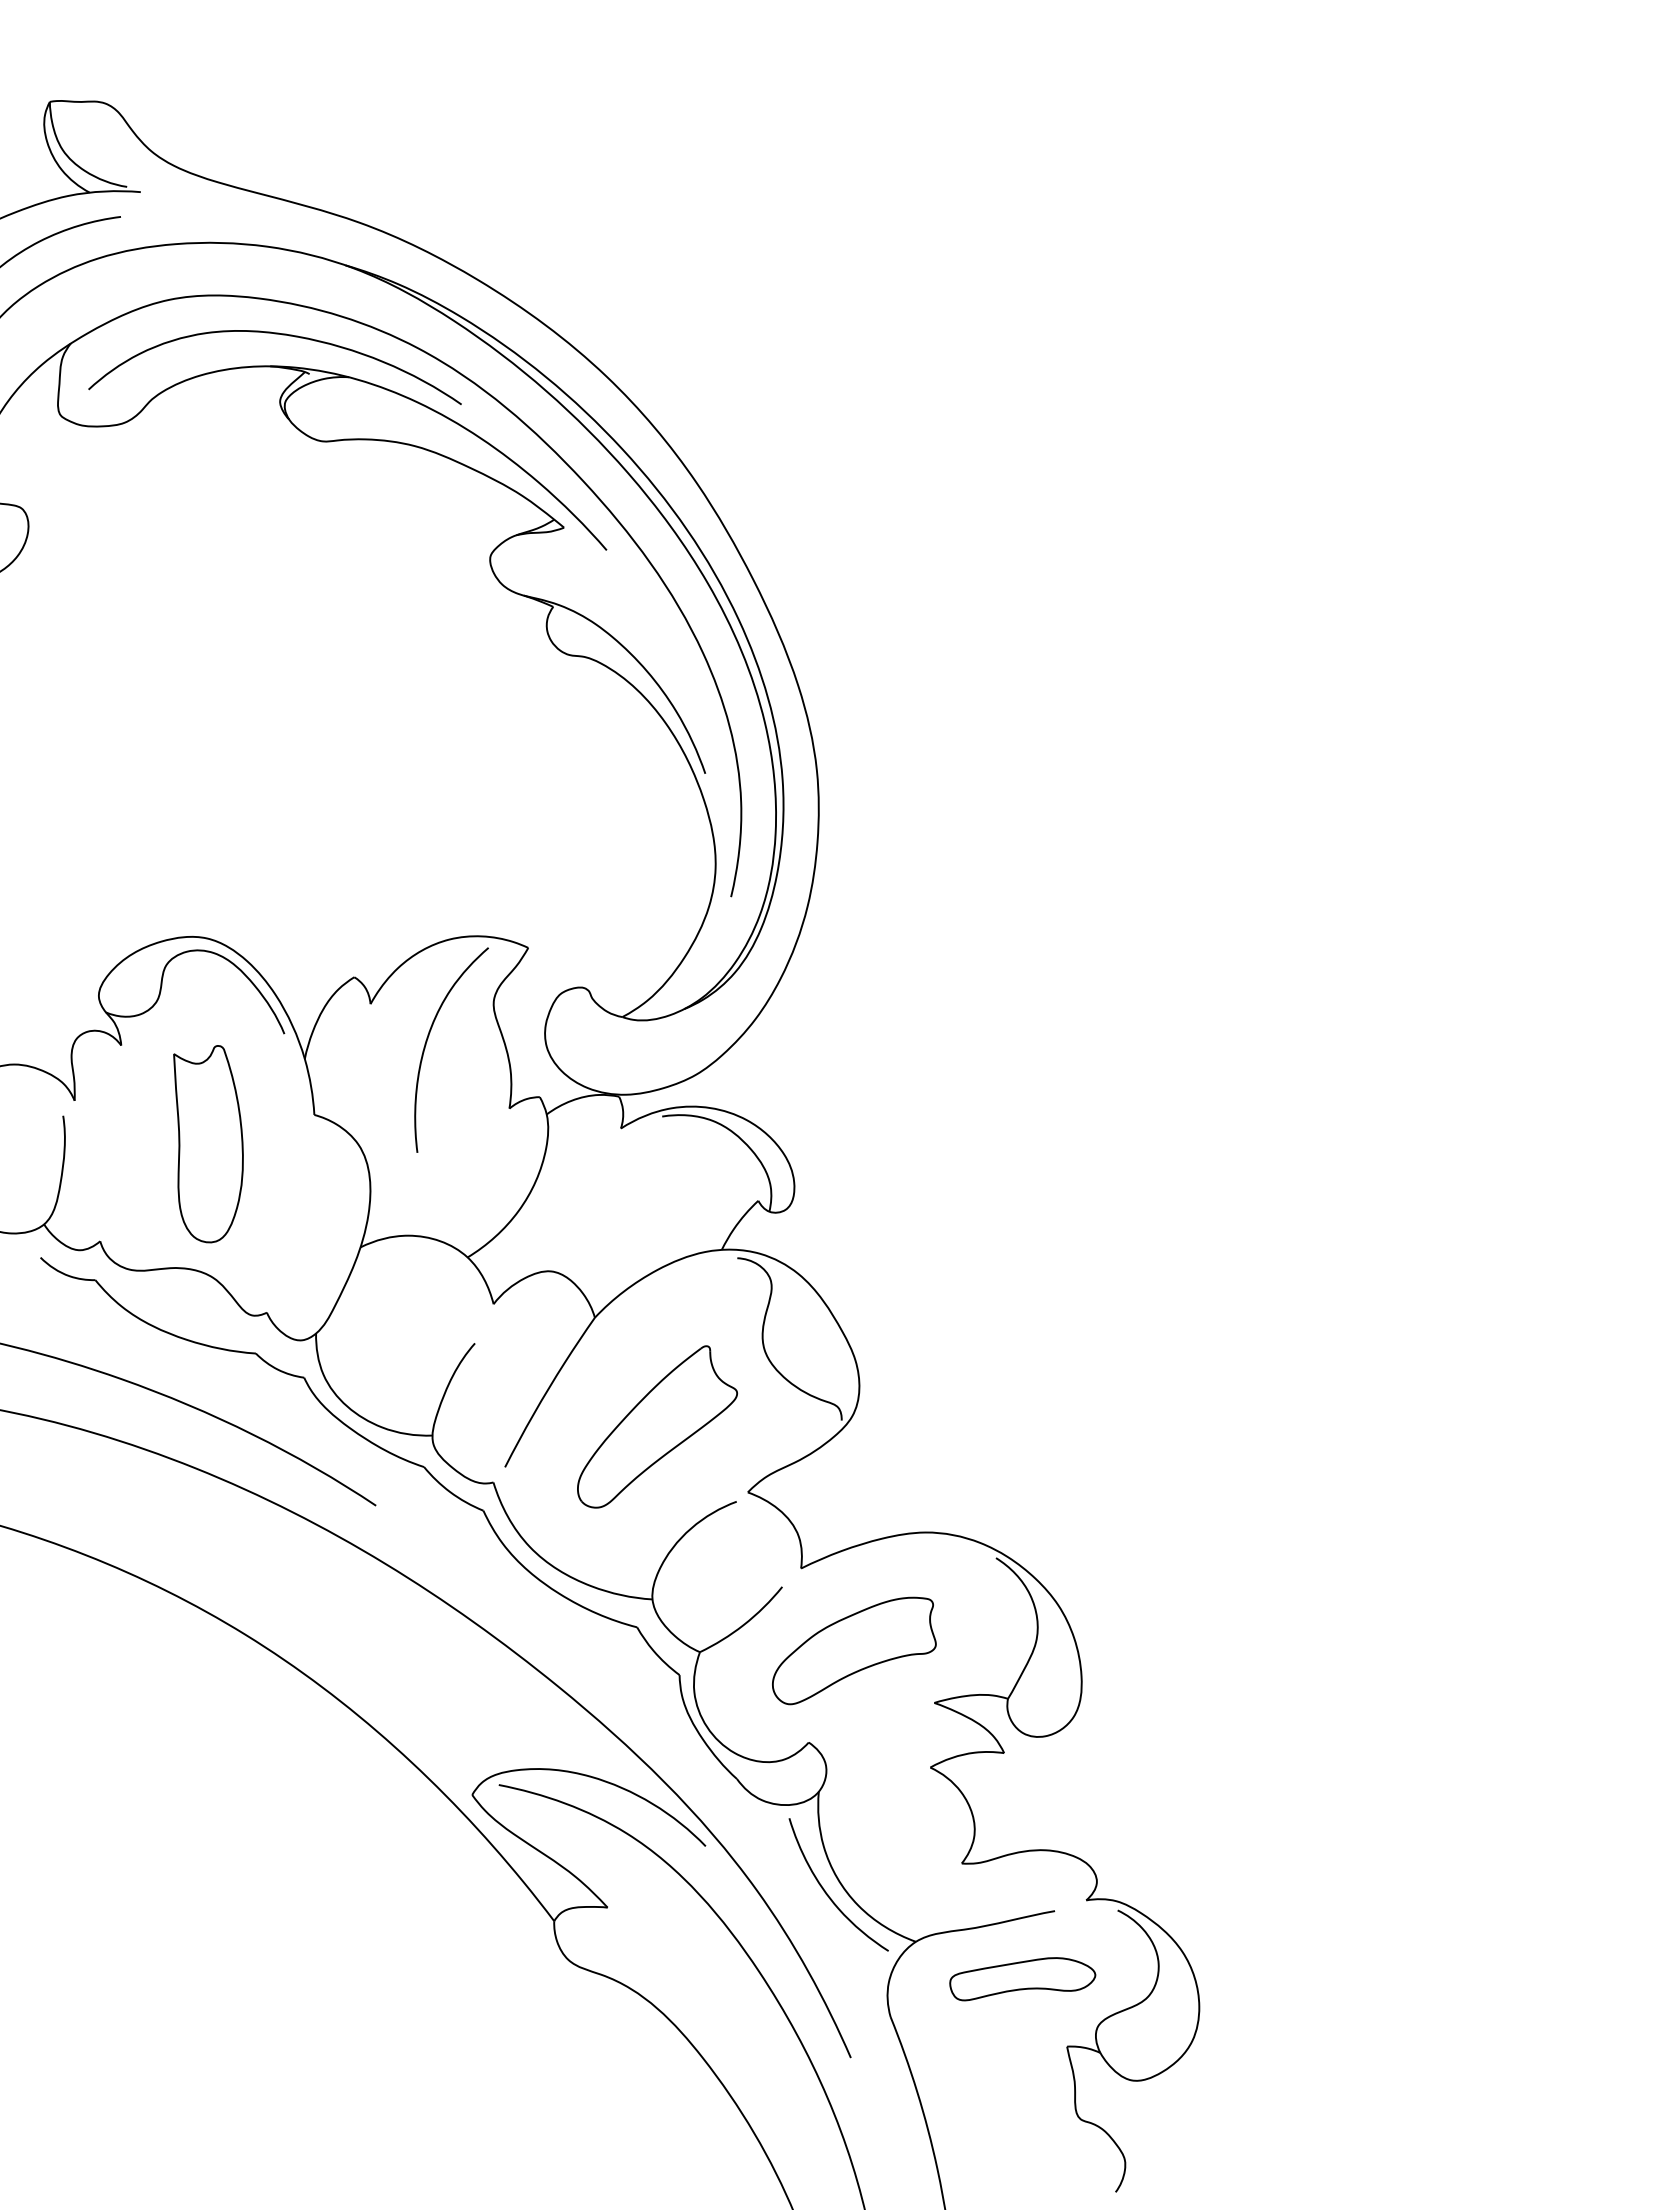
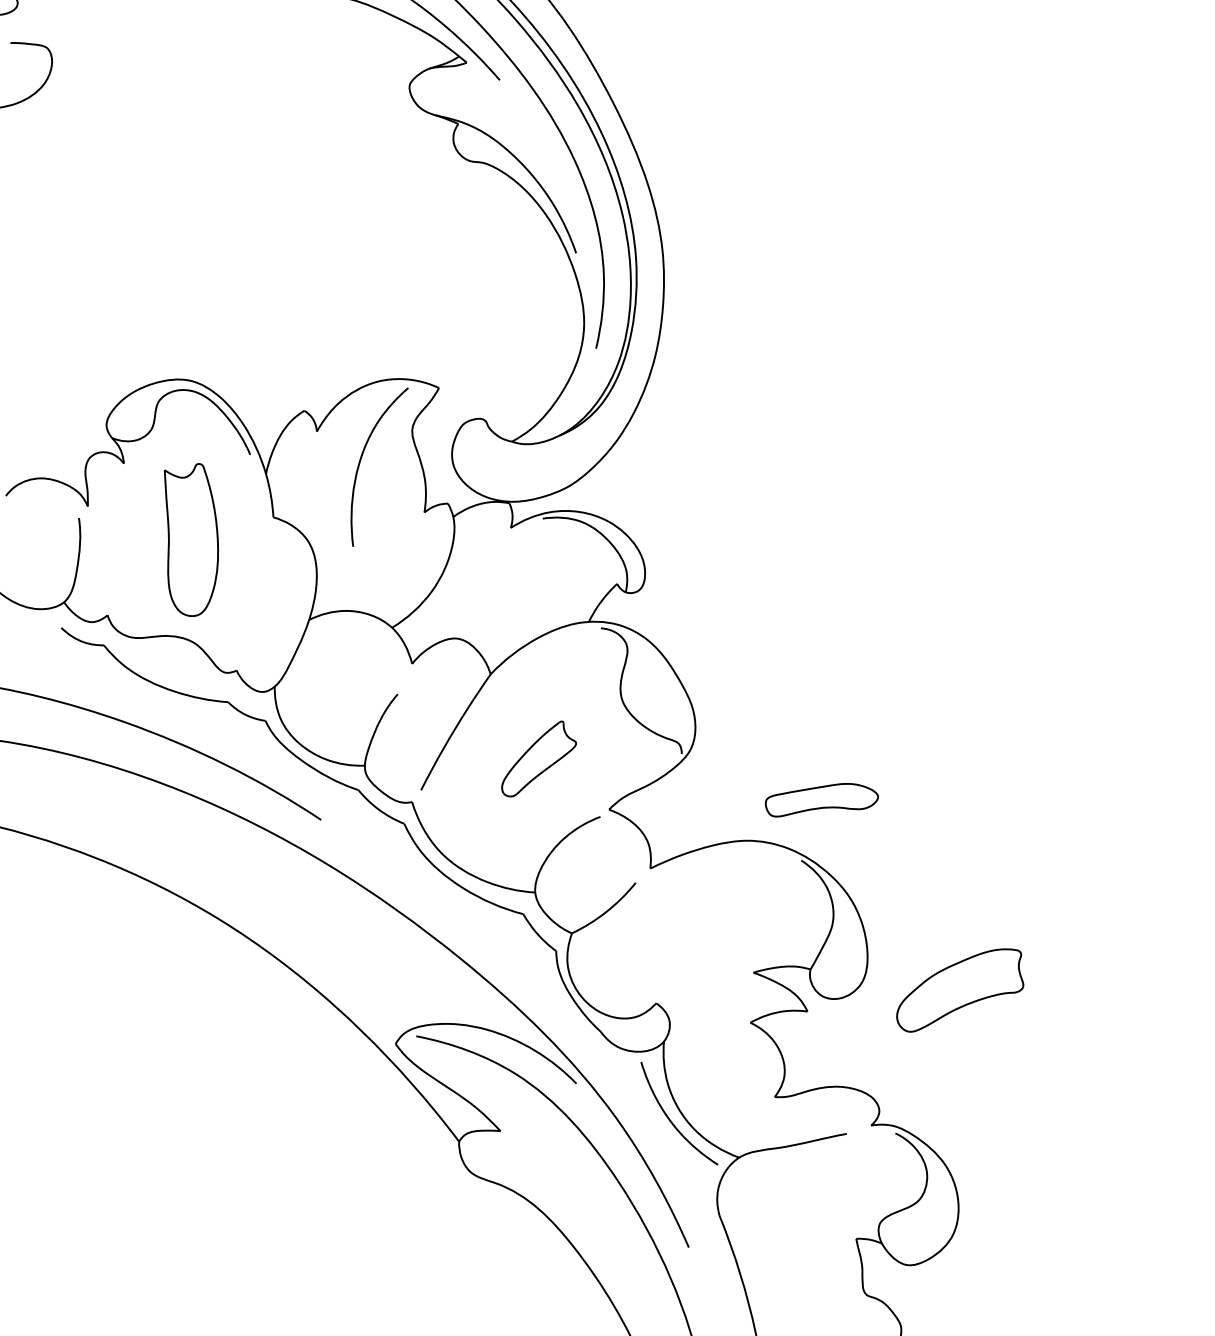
part: (657, 1426) -> (539, 758), size x0.6
part: (854, 1650) -> (960, 990), moved
part: (1022, 1979) -> (821, 800), moved

